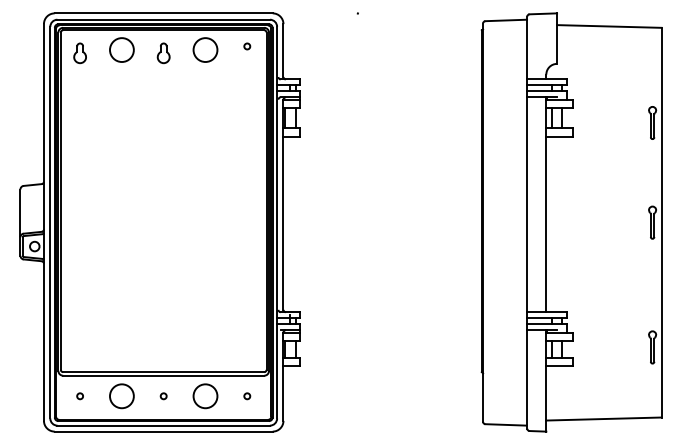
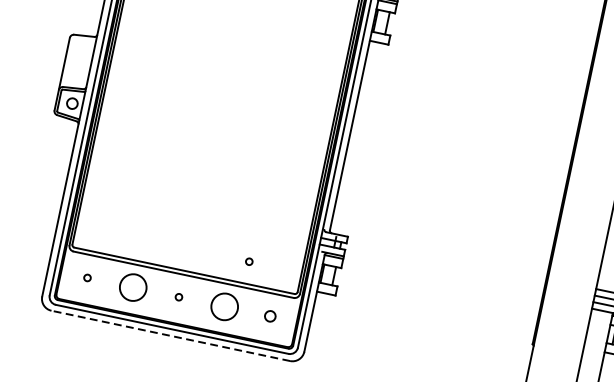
circle: (218, 352) -> (249, 261), added
circle: (247, 396) -> (270, 316), size x1.6
line: (163, 431) -> (170, 335), solid -> dashed

